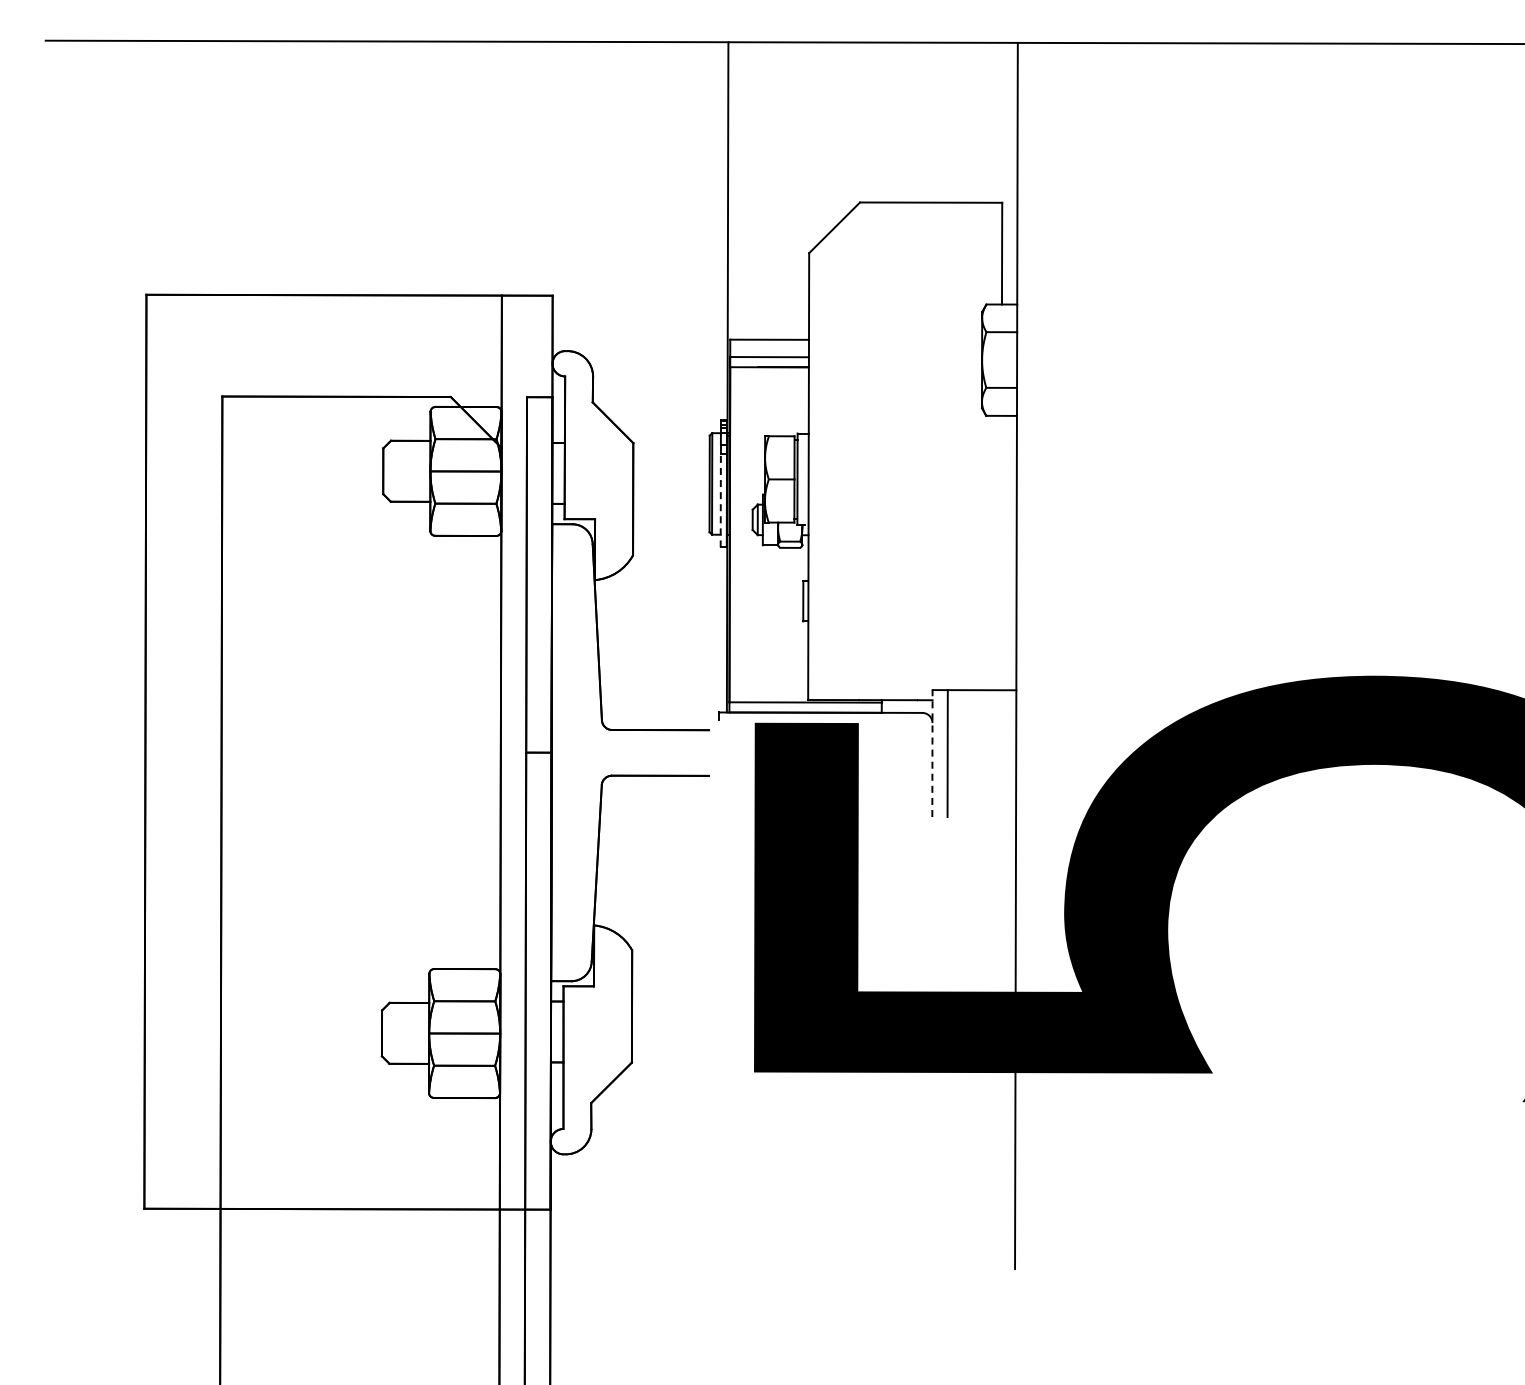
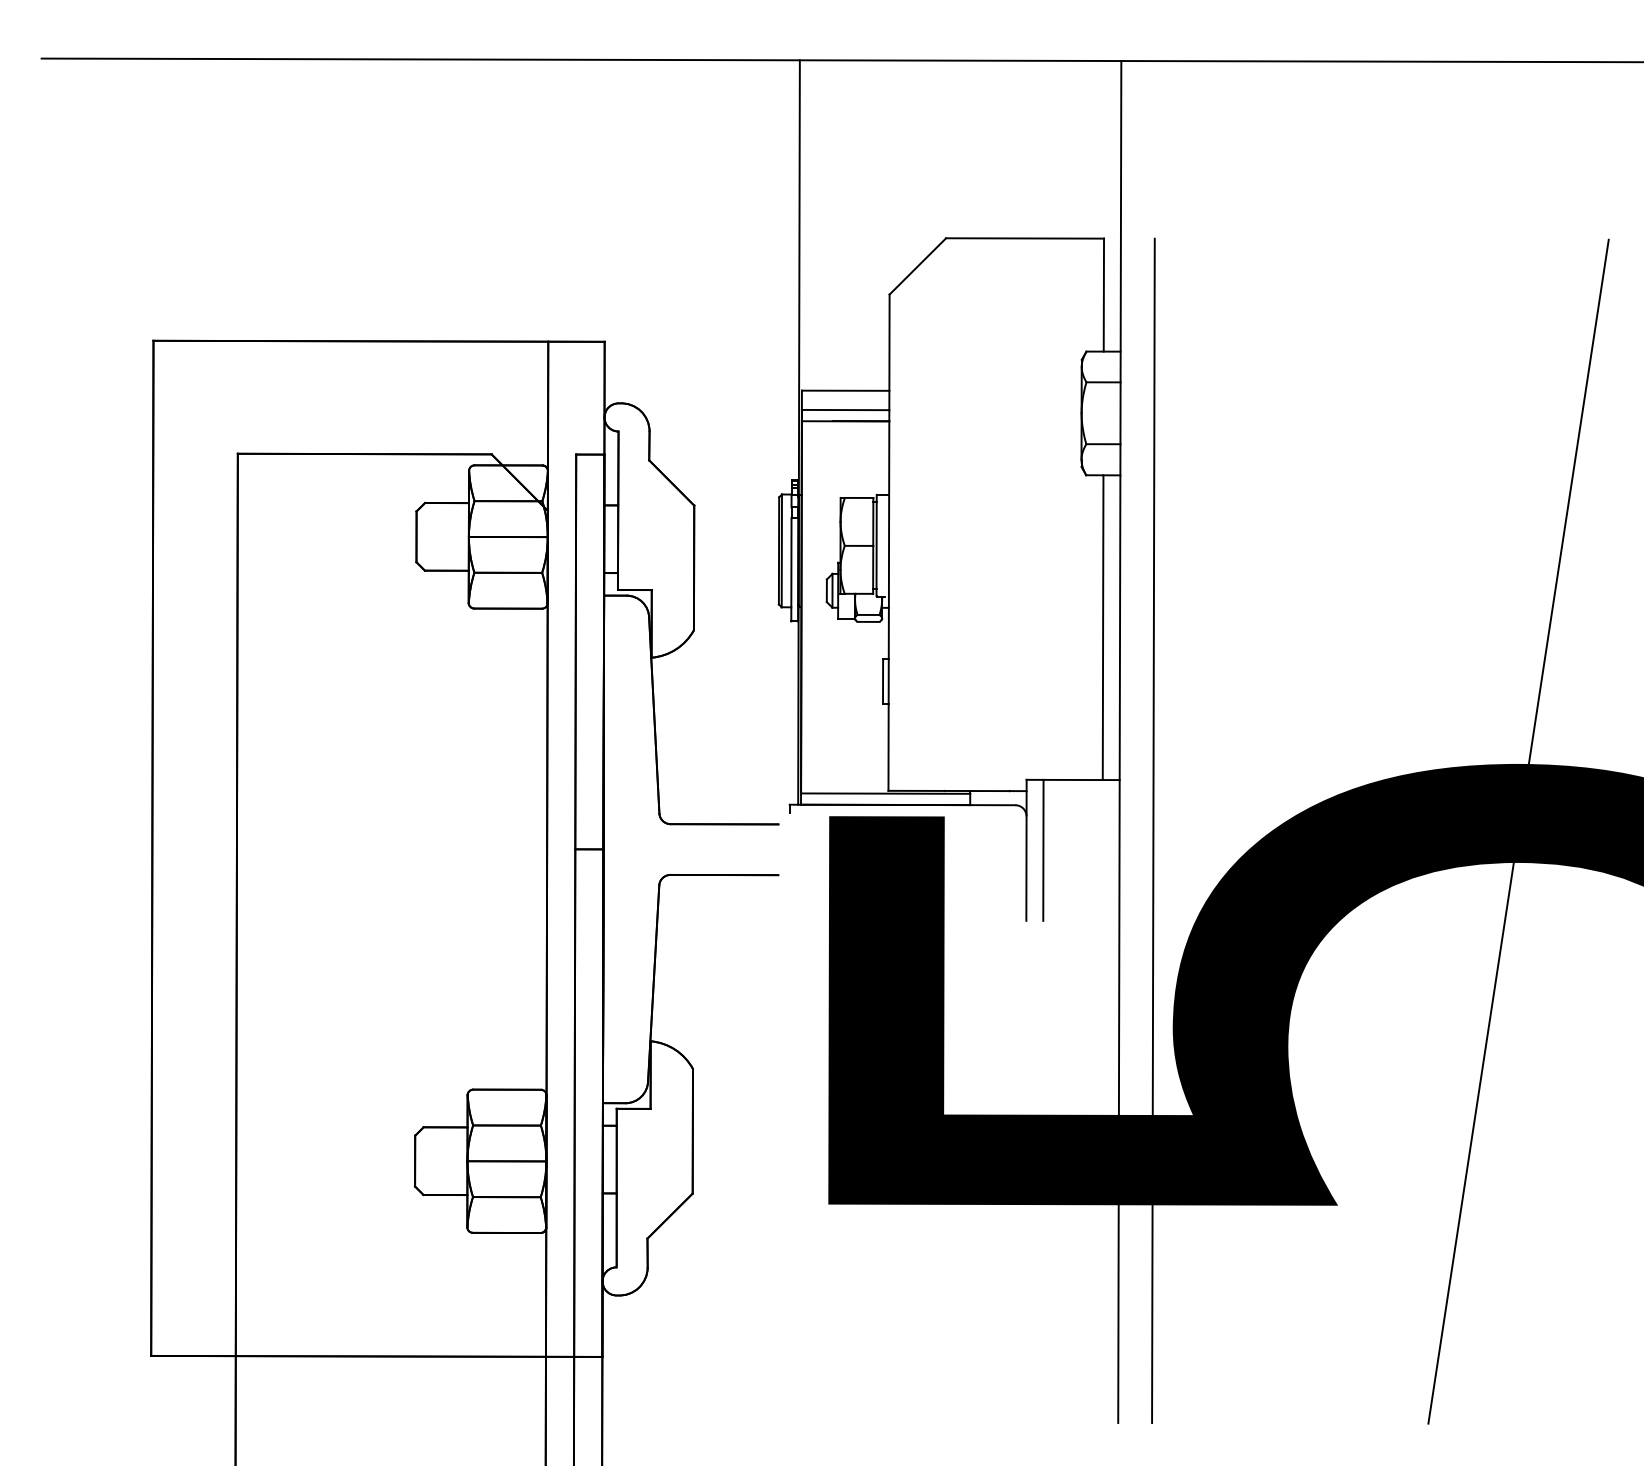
line: (720, 500) -> (791, 569), dashed -> solid
line: (1001, 552) -> (1103, 627), added
line: (1046, 735) -> (1153, 830), added
line: (1375, 736) -> (1518, 831), added
line: (932, 753) -> (1026, 850), dashed -> solid

